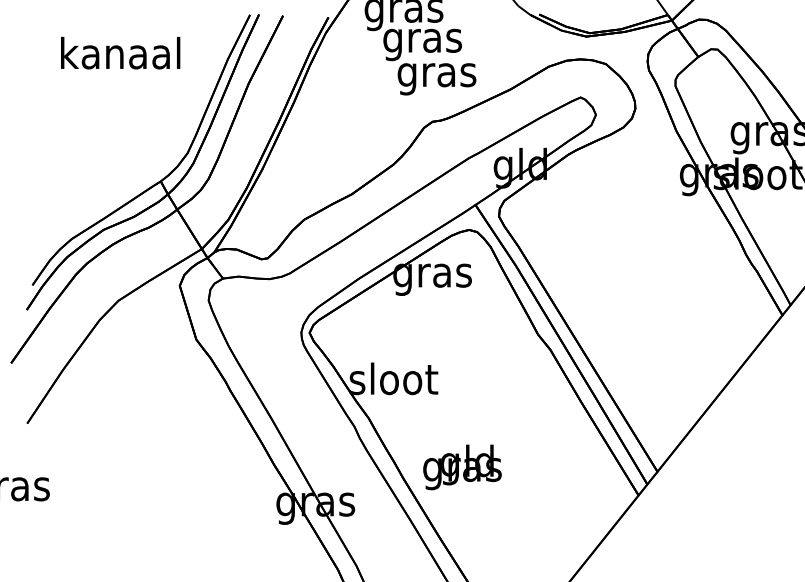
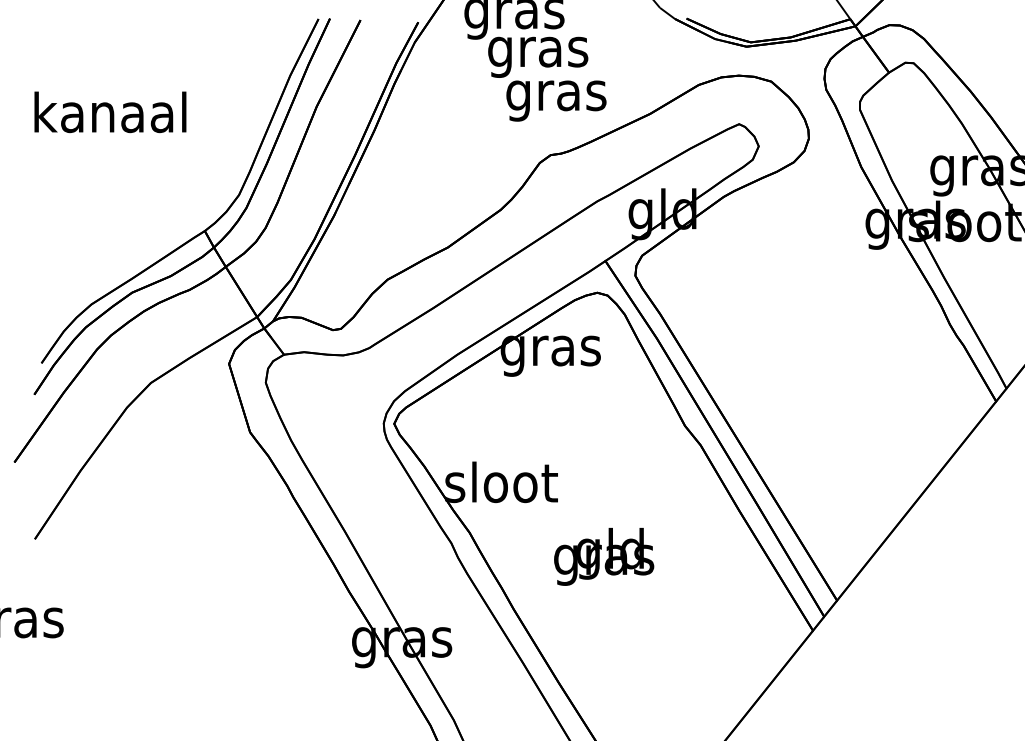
text: (120, 52) -> (110, 111), moved
text: (462, 467) -> (604, 556), moved

